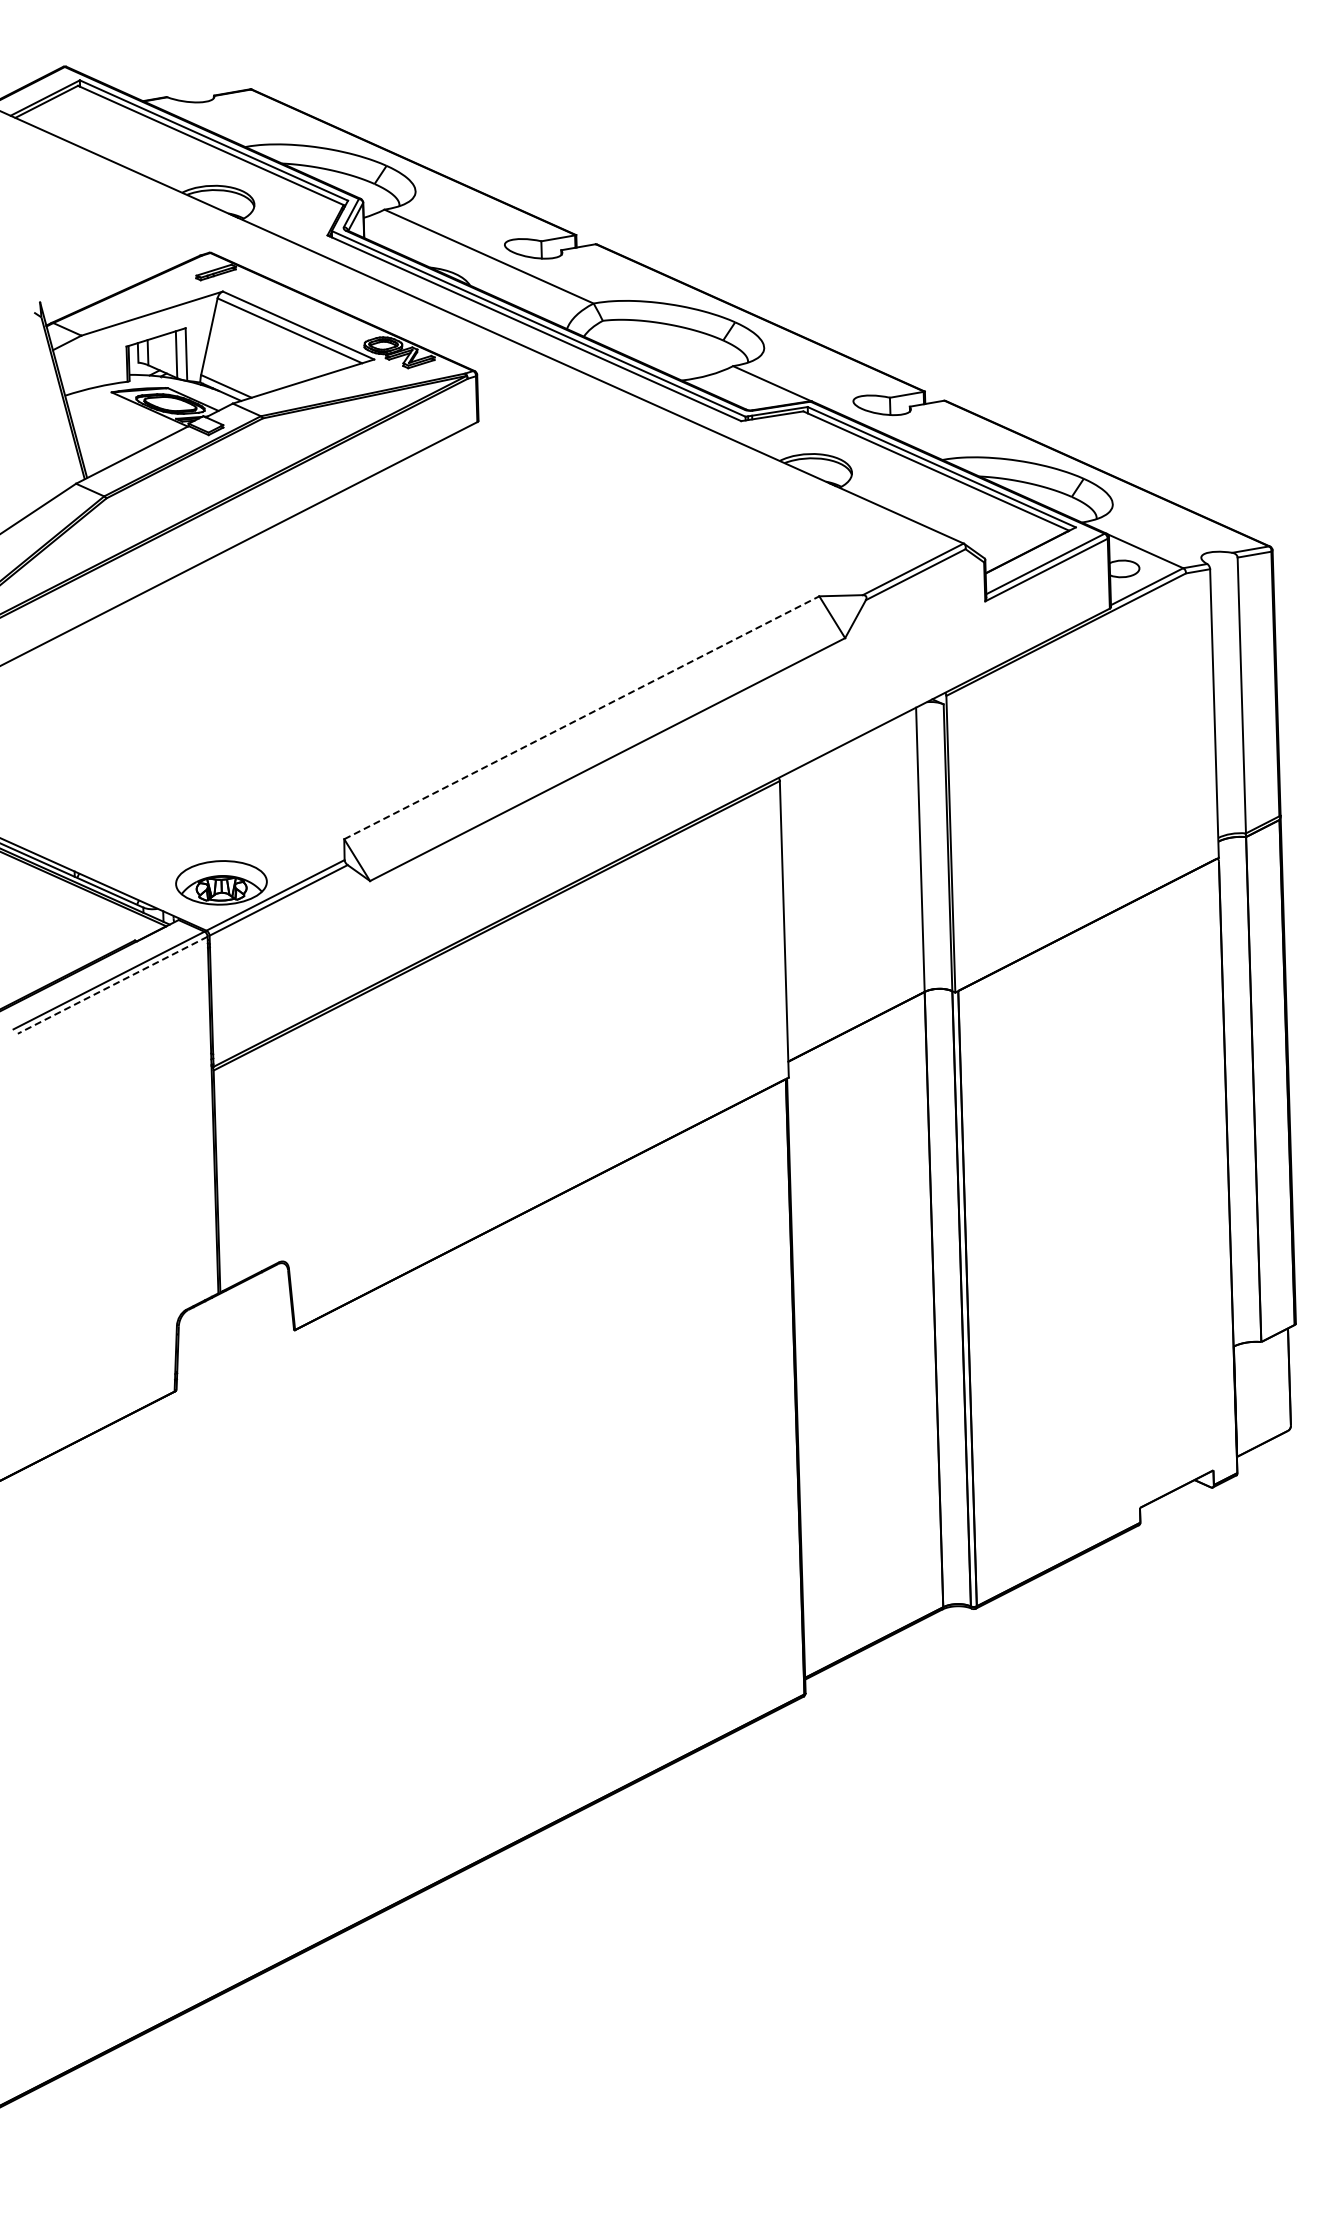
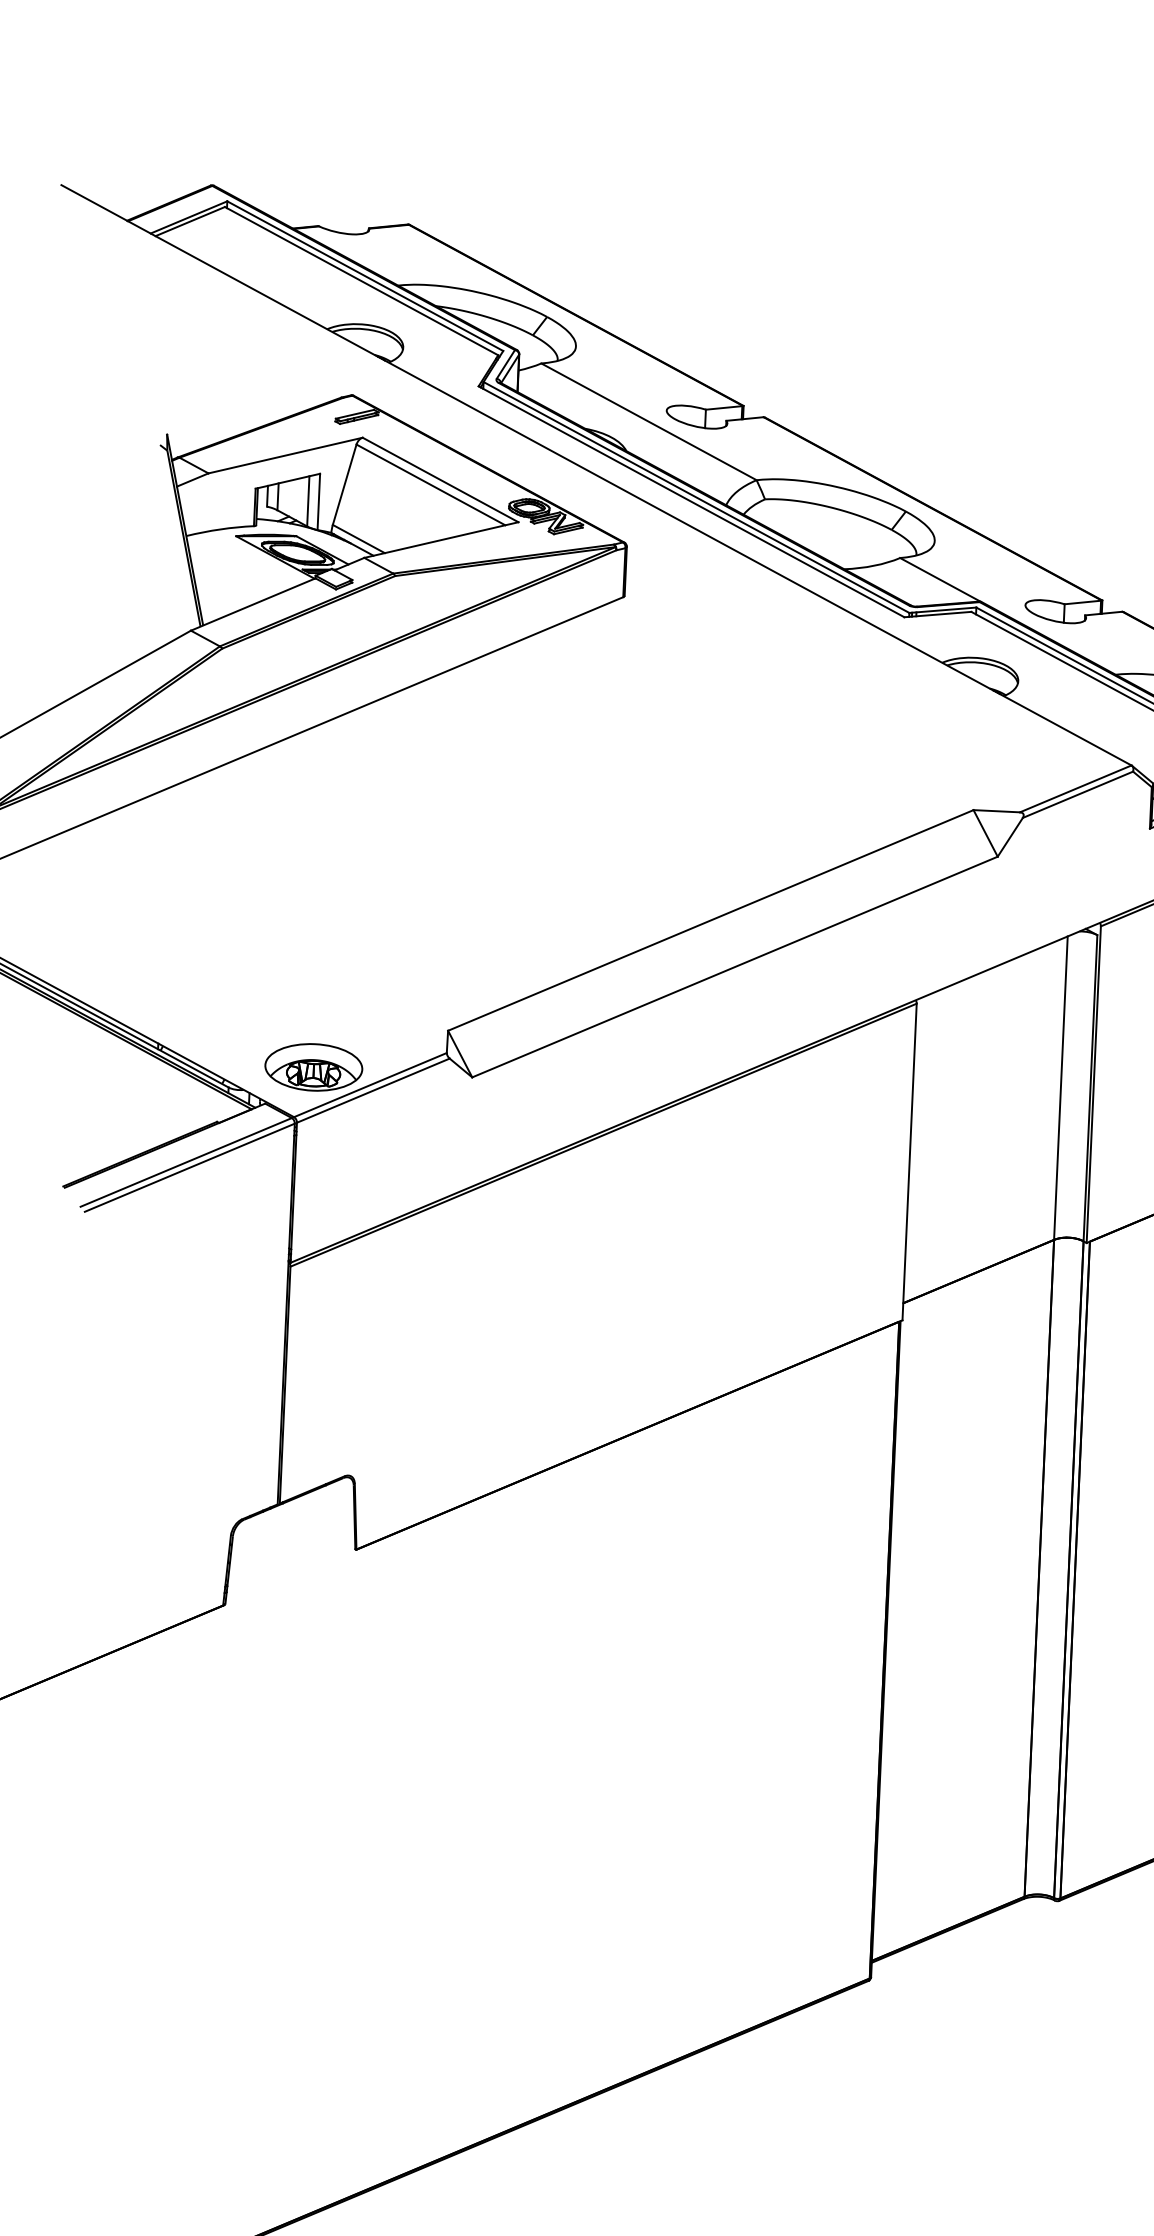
line: (581, 717) -> (710, 920), dashed -> solid
line: (112, 985) -> (189, 1168), dashed -> solid

